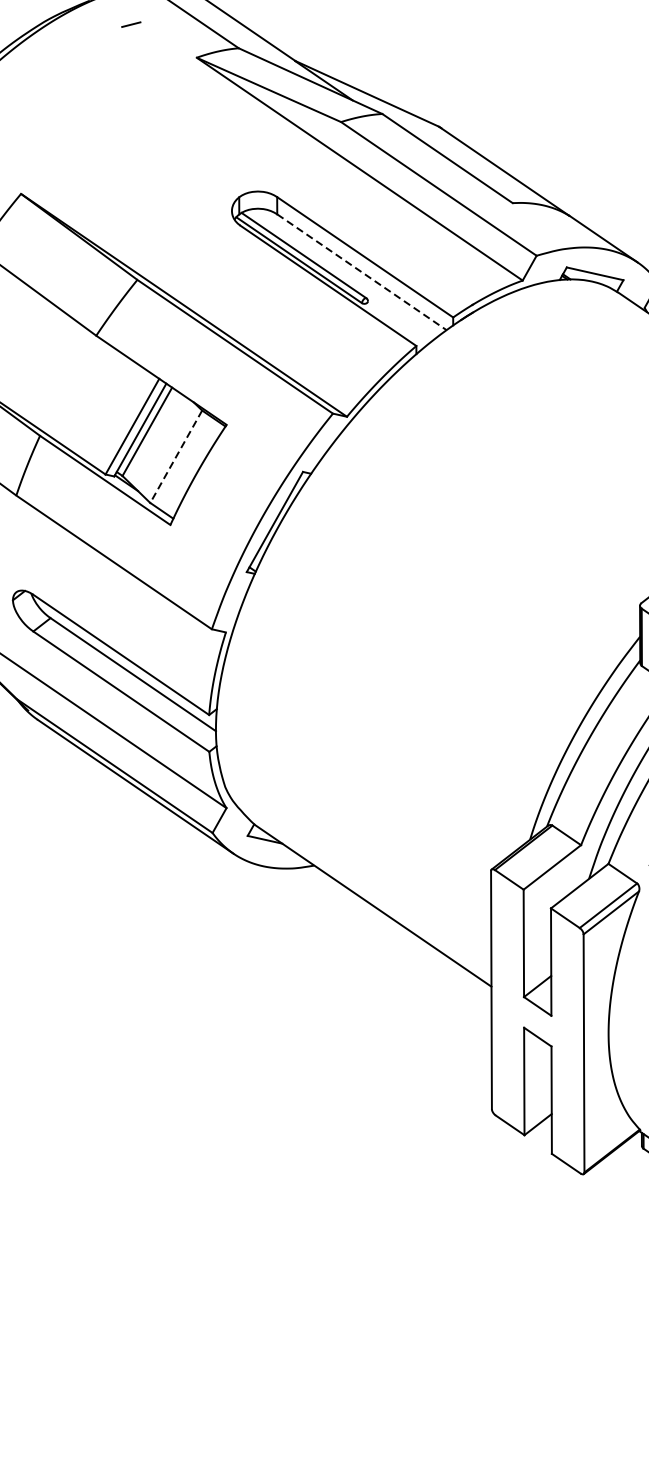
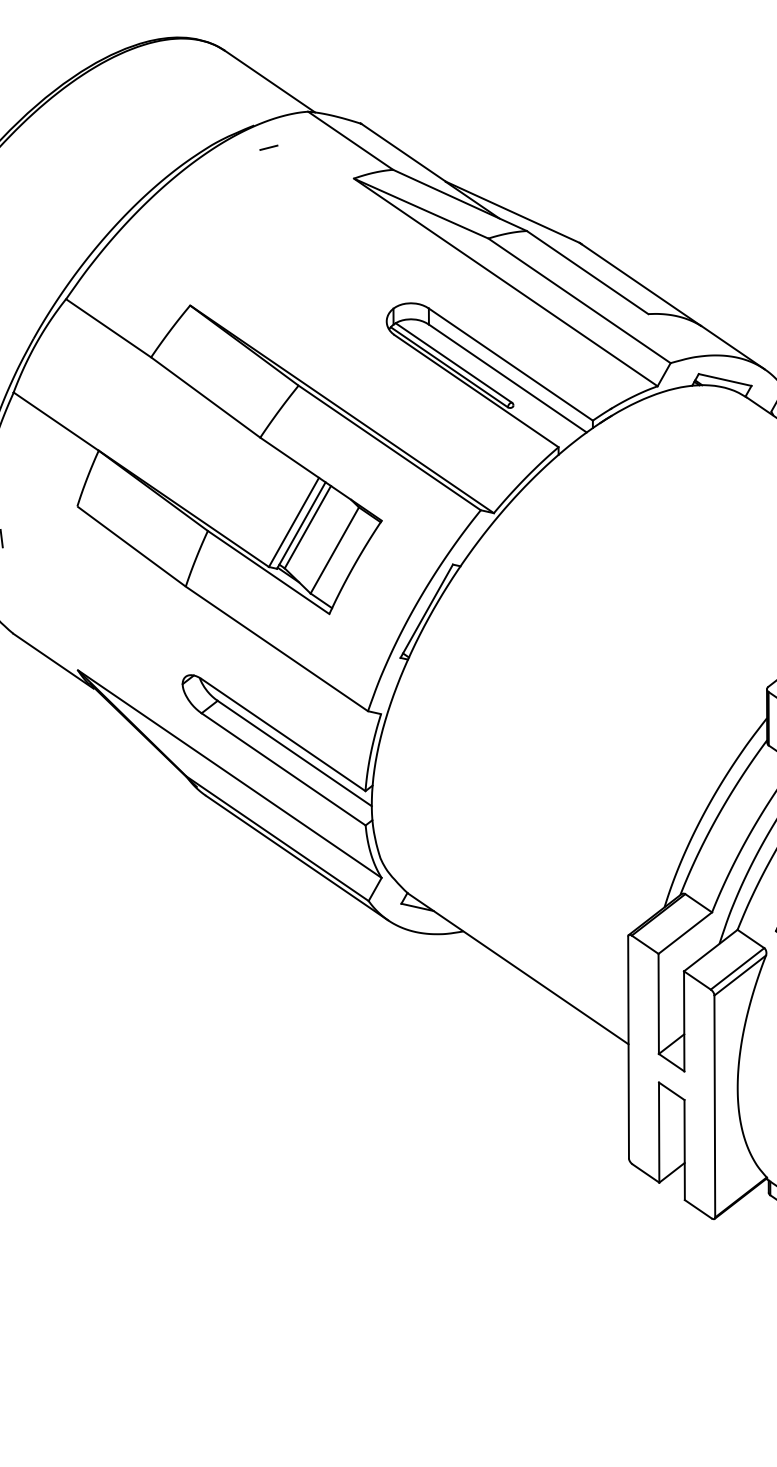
line: (130, 24) -> (268, 147), moved
line: (361, 272) -> (507, 378), dashed -> solid
line: (175, 456) -> (334, 550), dashed -> solid

